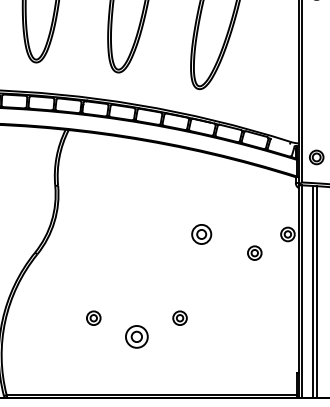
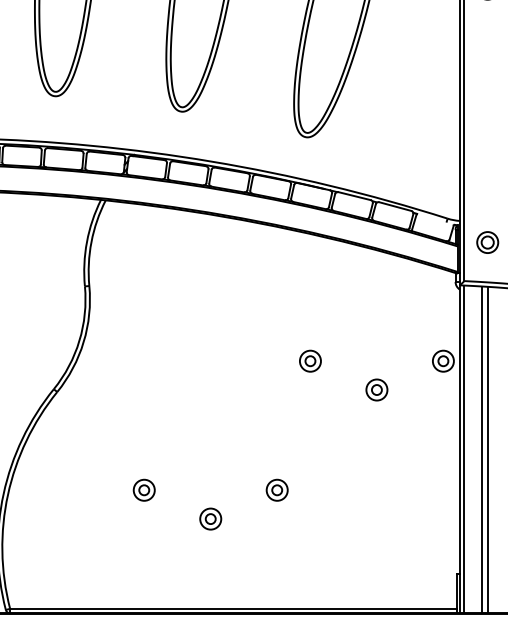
part: (201, 234) -> (310, 361), size x0.71
part: (254, 252) -> (376, 388), moved
part: (136, 336) -> (210, 518), size x0.62

